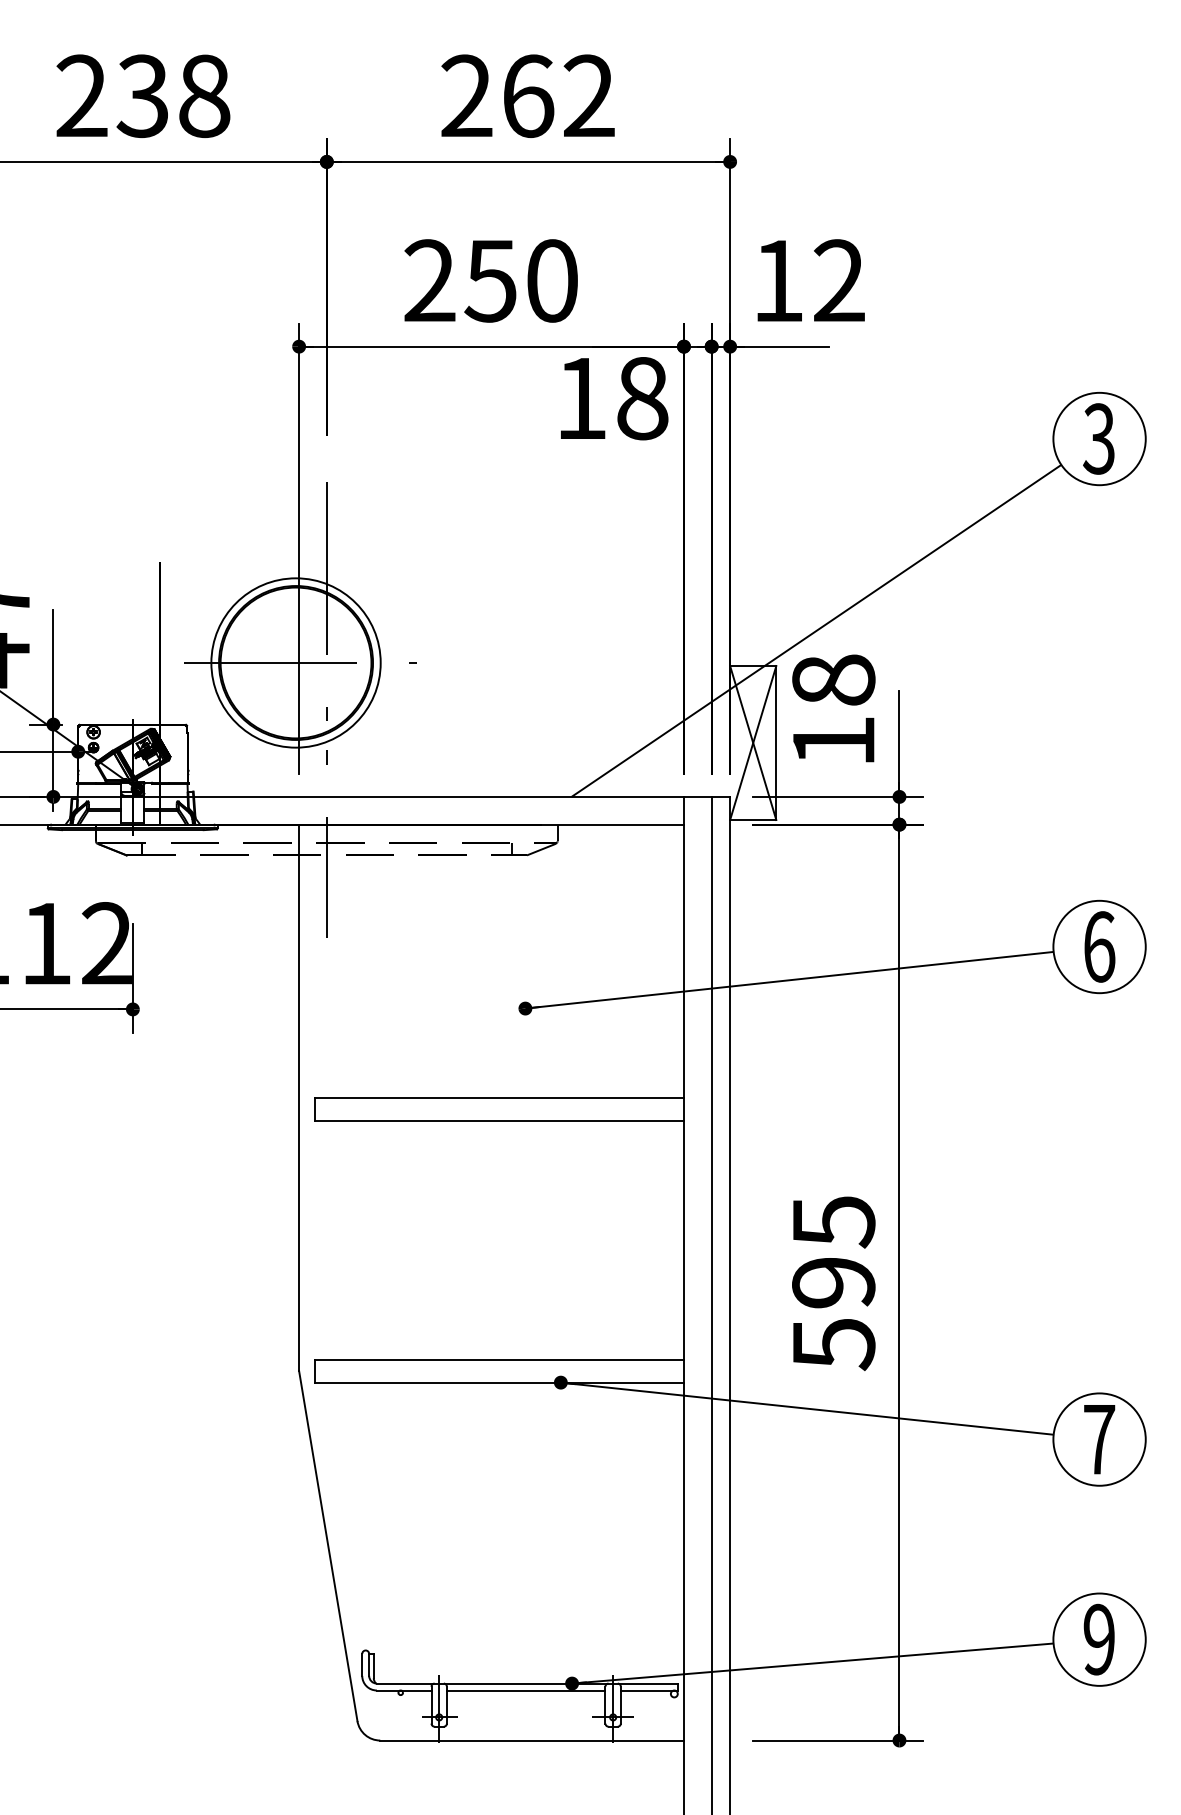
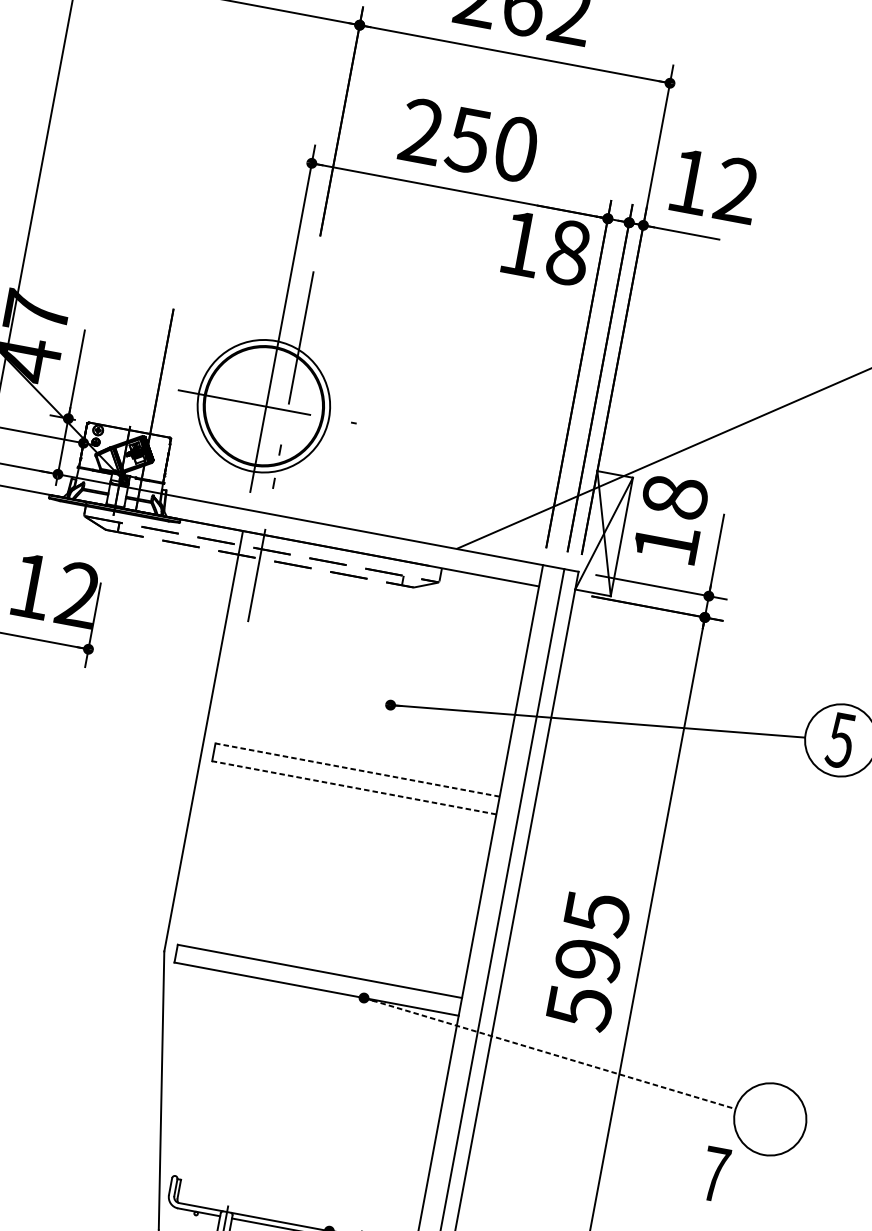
text: (1098, 946) -> (840, 739), 6 -> 5
line: (499, 1097) -> (357, 769), solid -> dashed
line: (499, 1120) -> (354, 787), solid -> dashed
line: (807, 1408) -> (550, 1053), solid -> dashed
text: (1099, 1439) -> (715, 1174), moved

